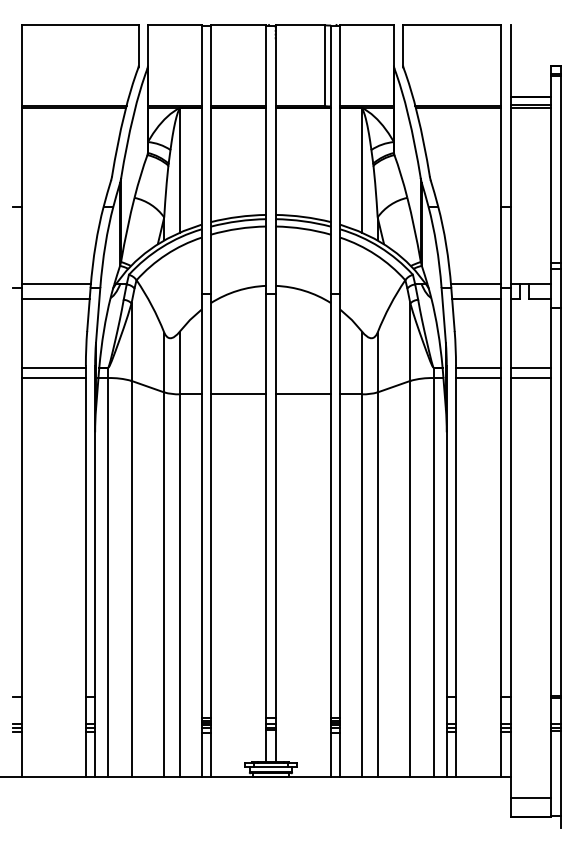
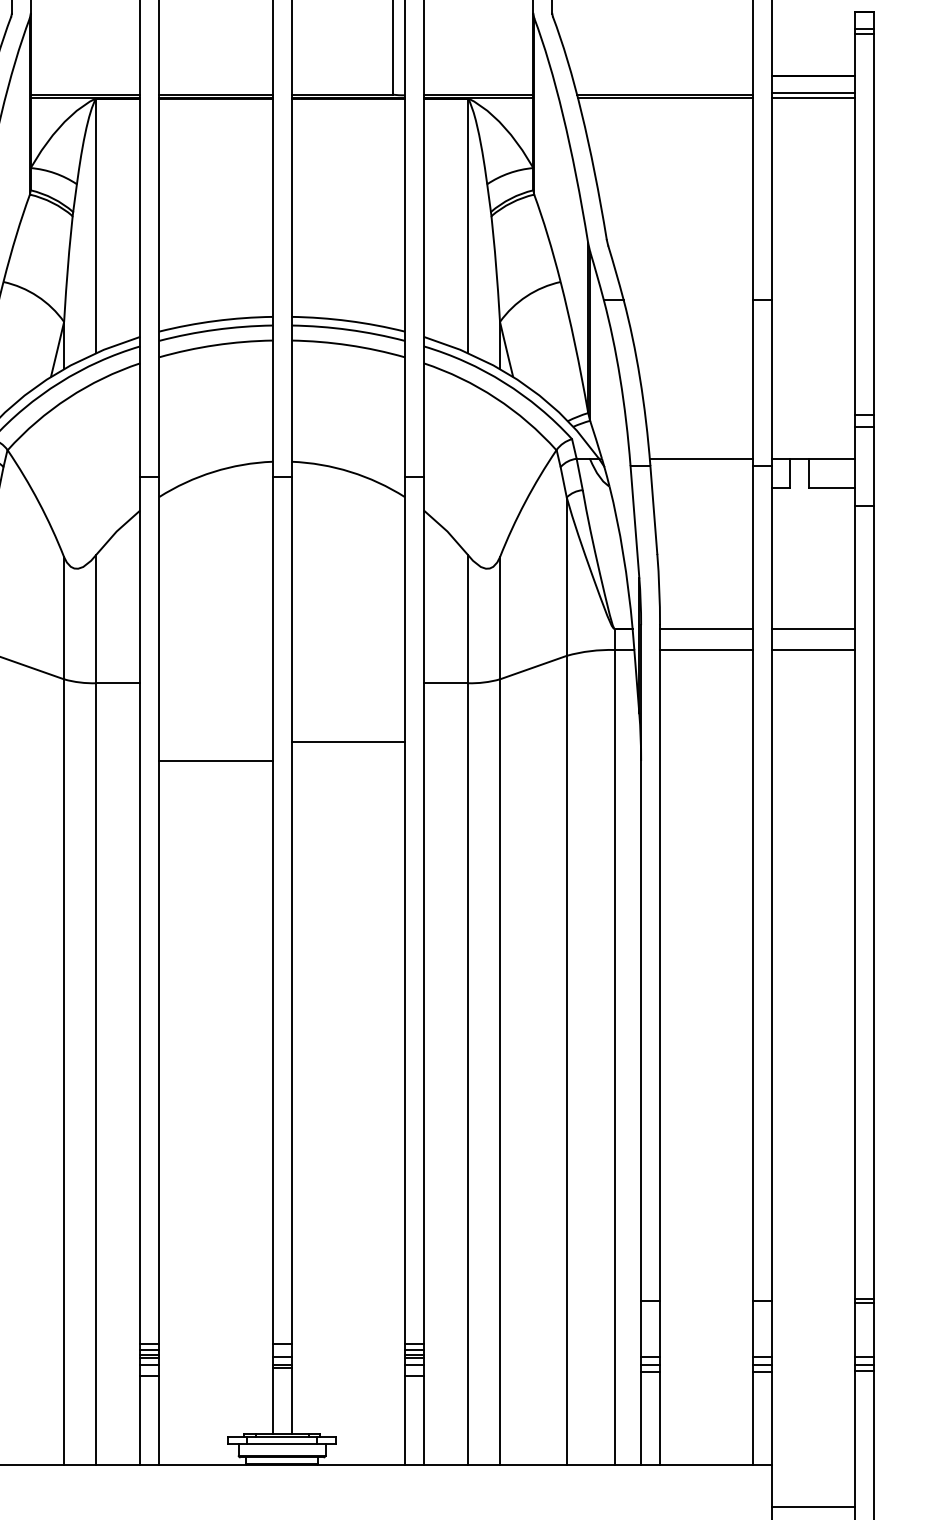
line: (476, 298) -> (701, 487), removed
line: (238, 394) -> (215, 761), moved
line: (303, 394) -> (348, 742), moved

